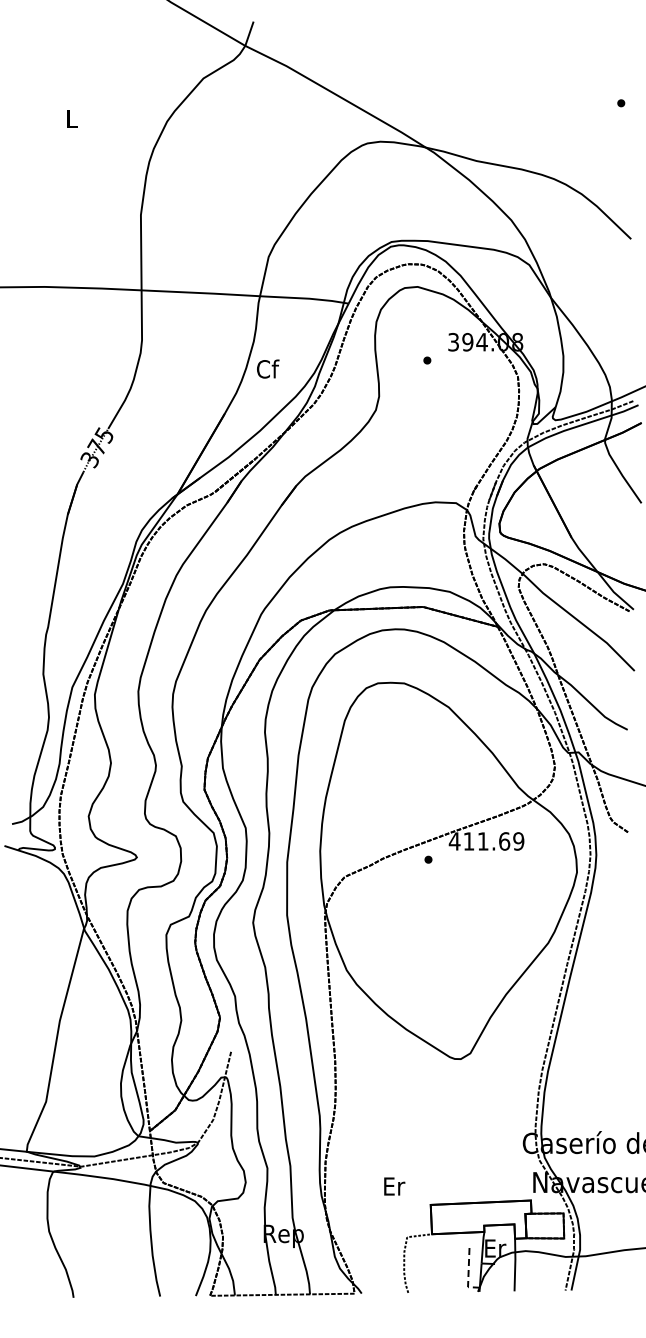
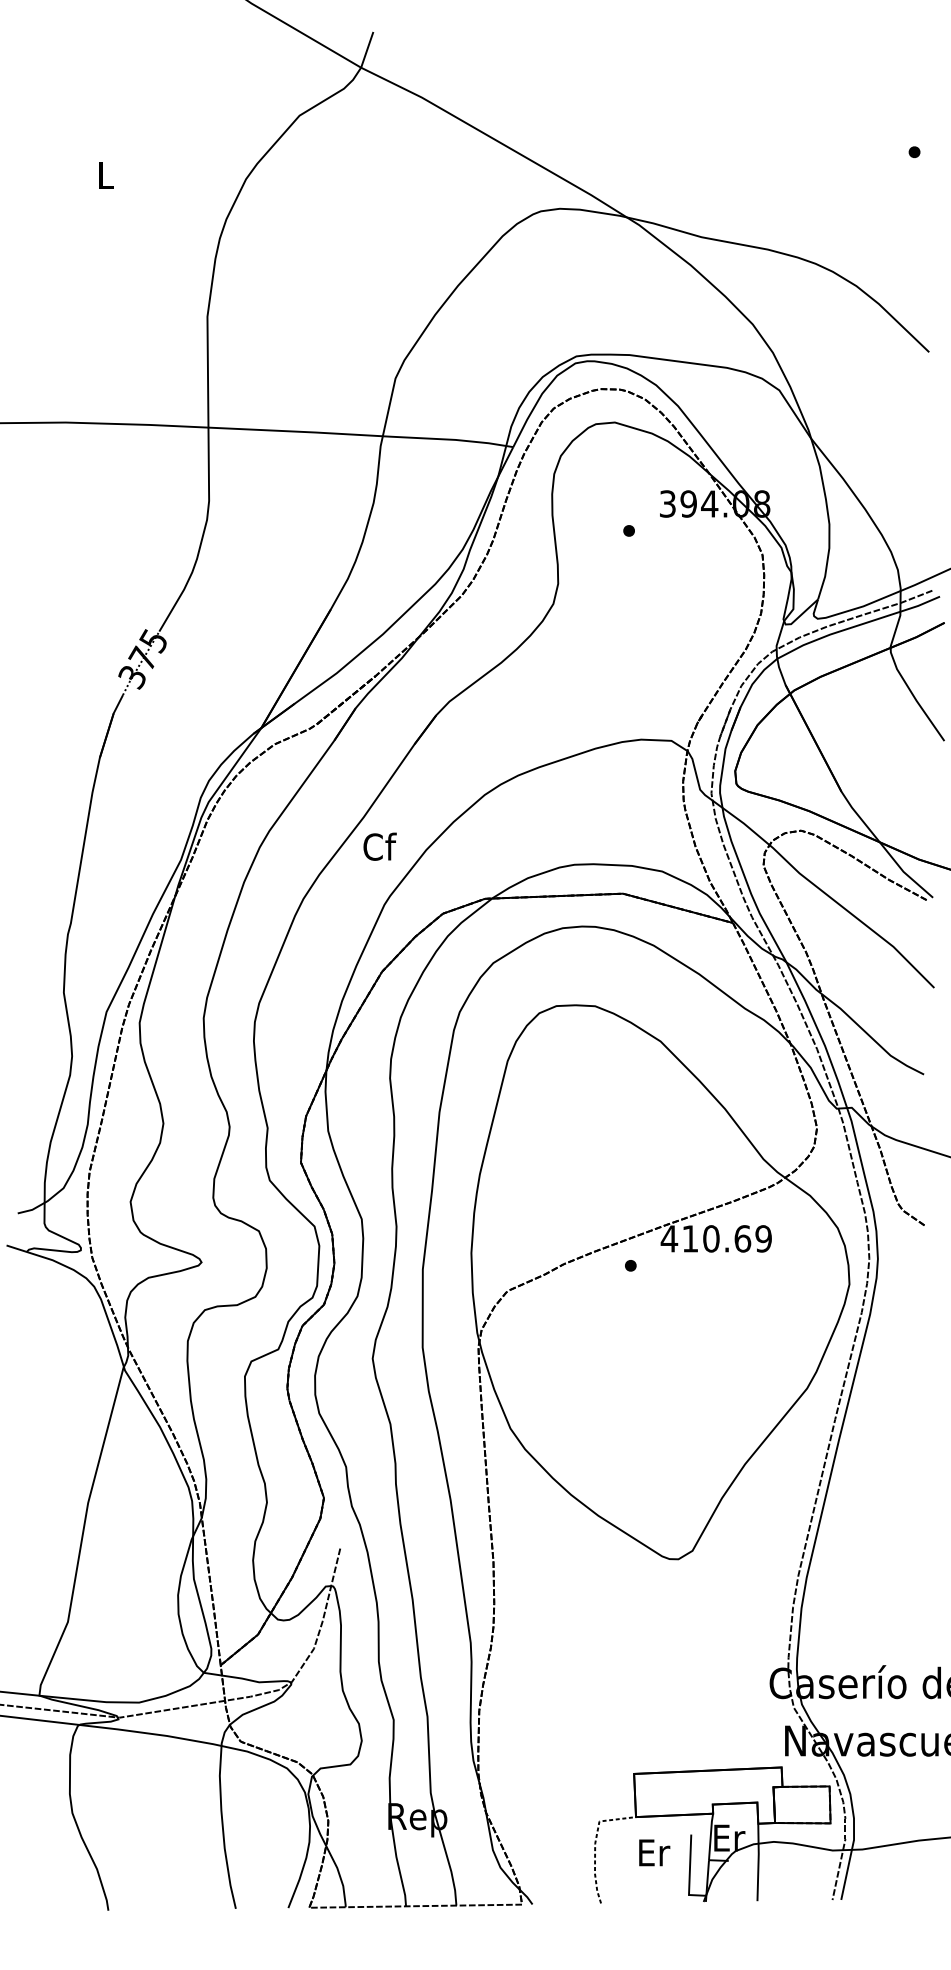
text: (268, 368) -> (380, 845), moved
text: (482, 841) -> (710, 1238), 411.69 -> 410.69
text: (394, 1186) -> (654, 1852), moved
line: (468, 1272) -> (689, 1873), dashed -> solid

